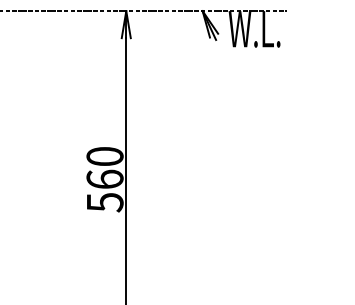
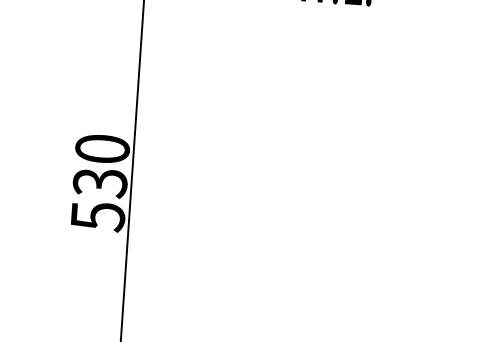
text: (104, 179) -> (99, 182), 560 -> 530

